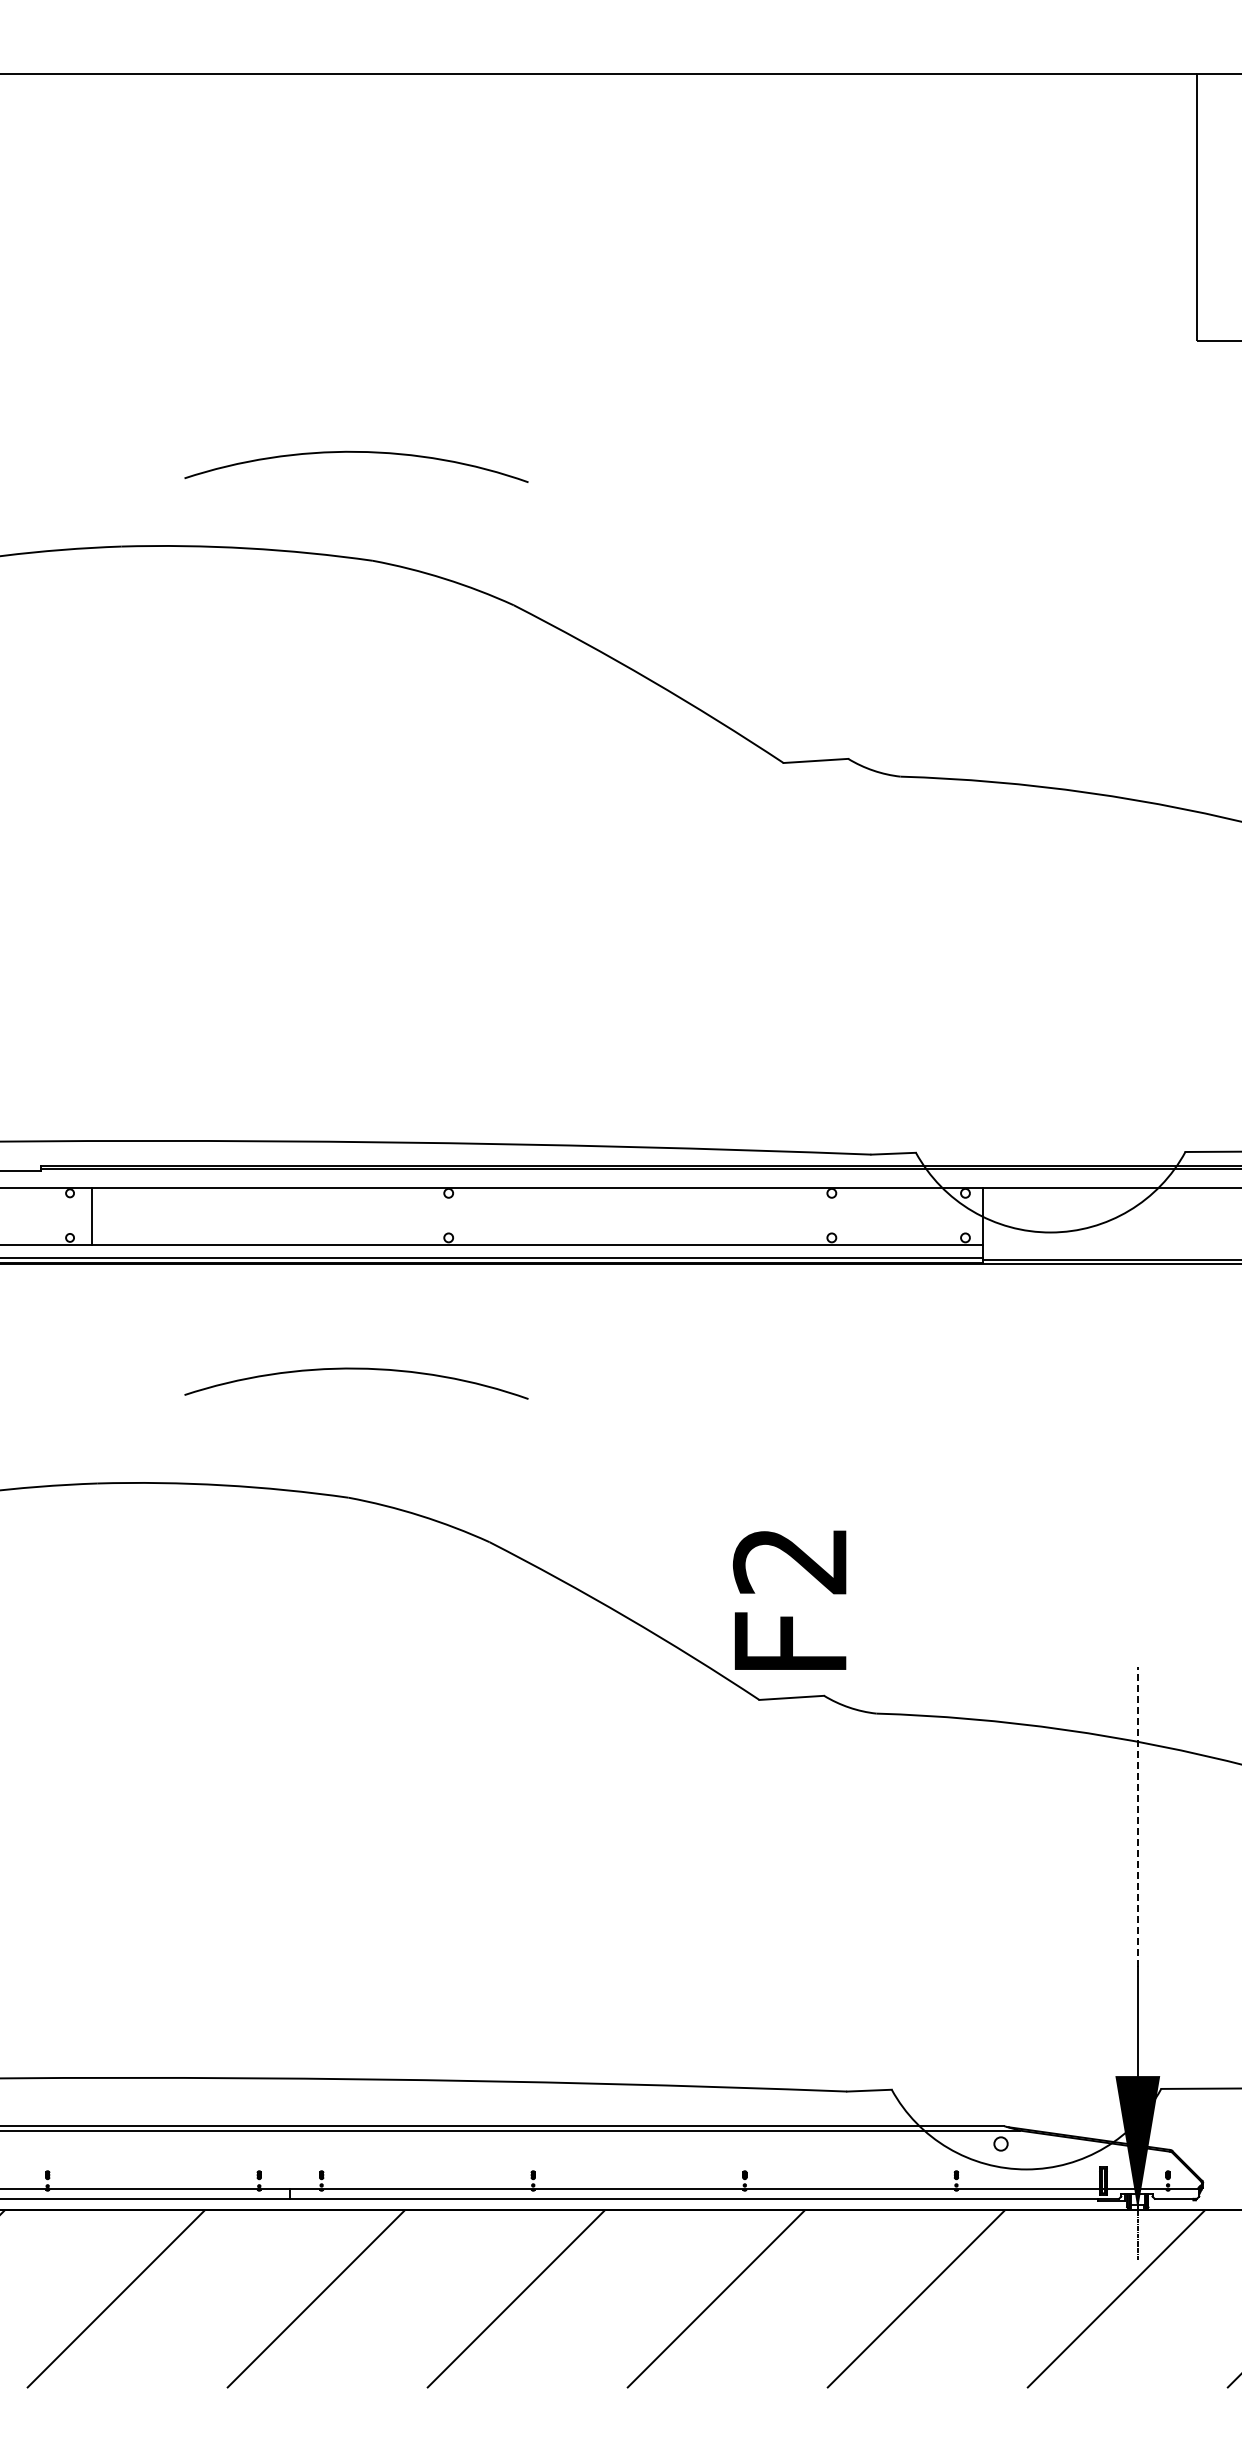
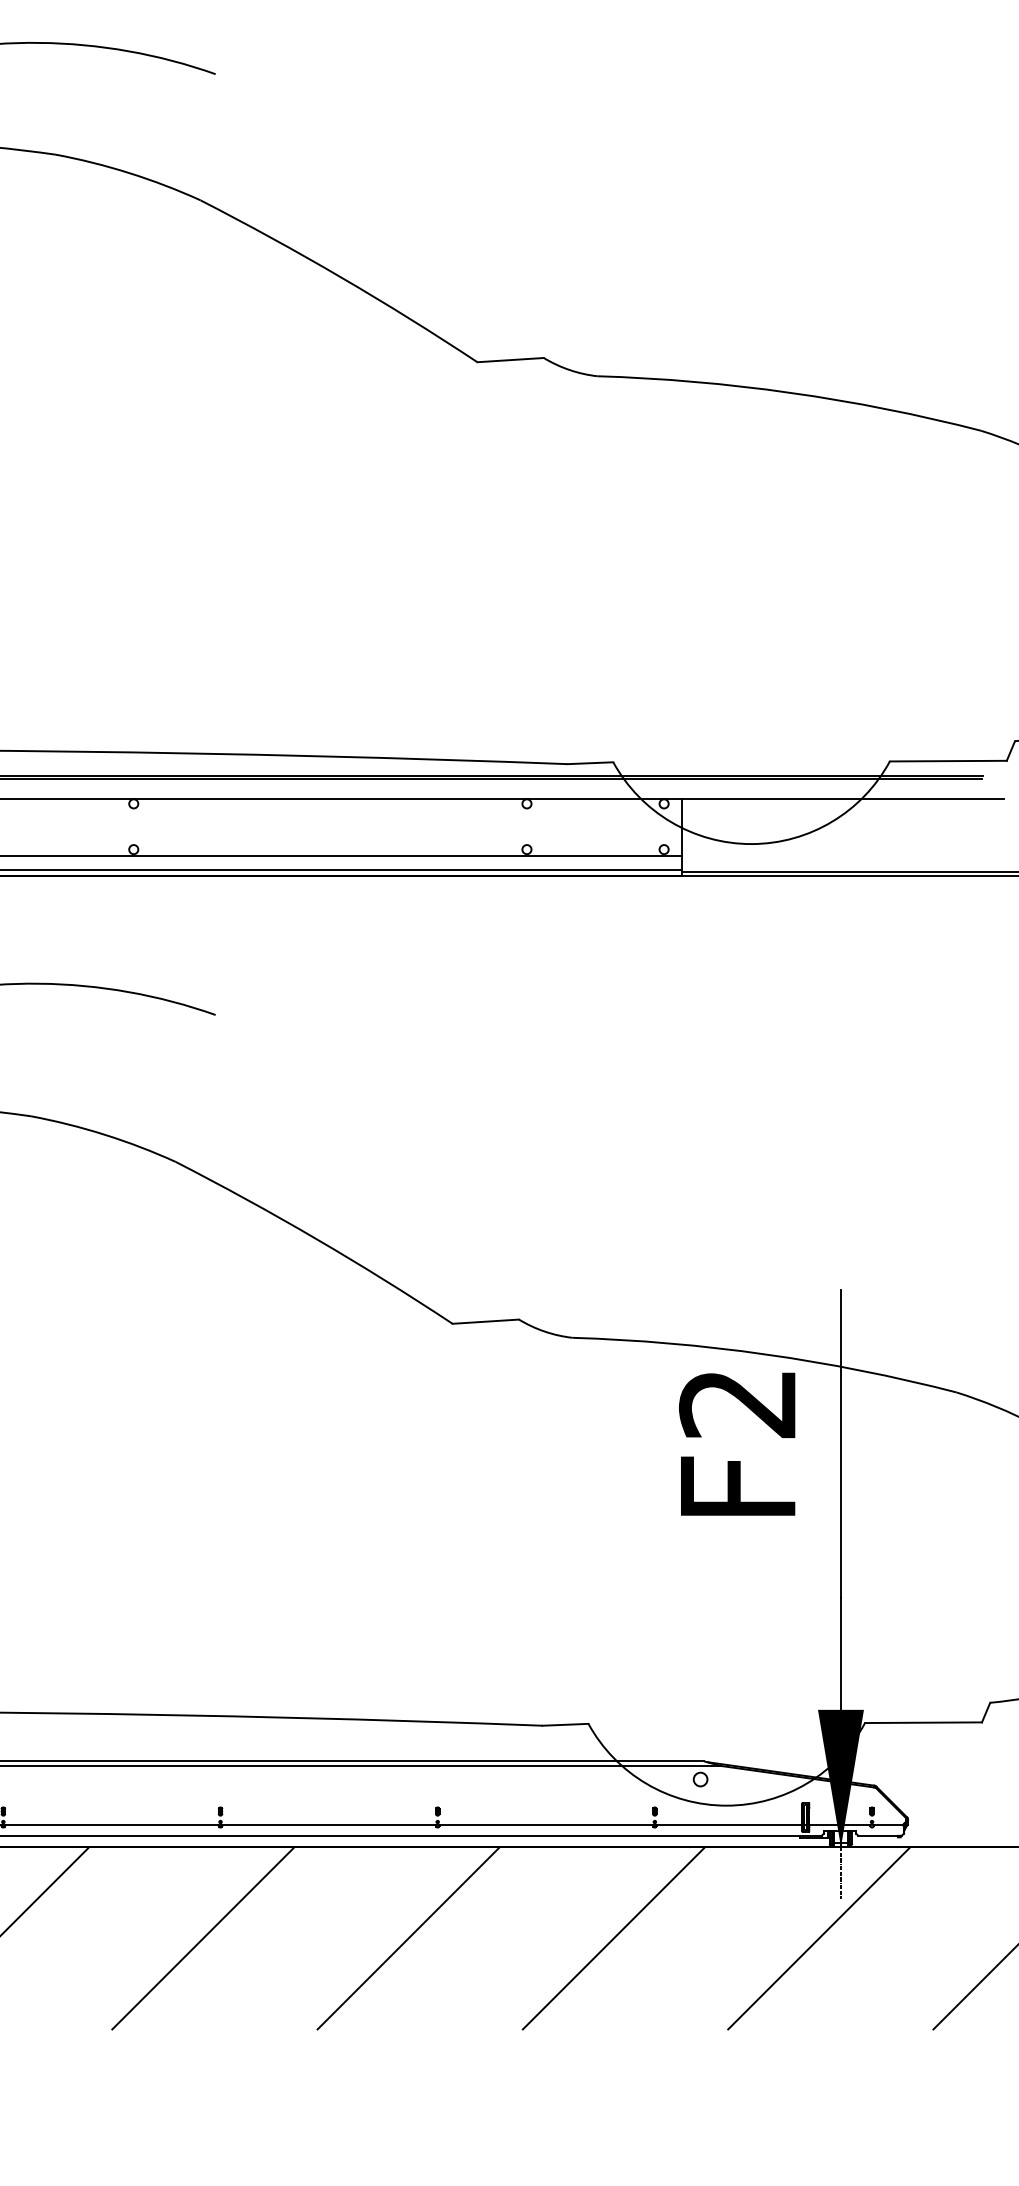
text: (789, 1599) -> (737, 1443), moved
line: (1137, 1816) -> (840, 1443), dashed -> solid

